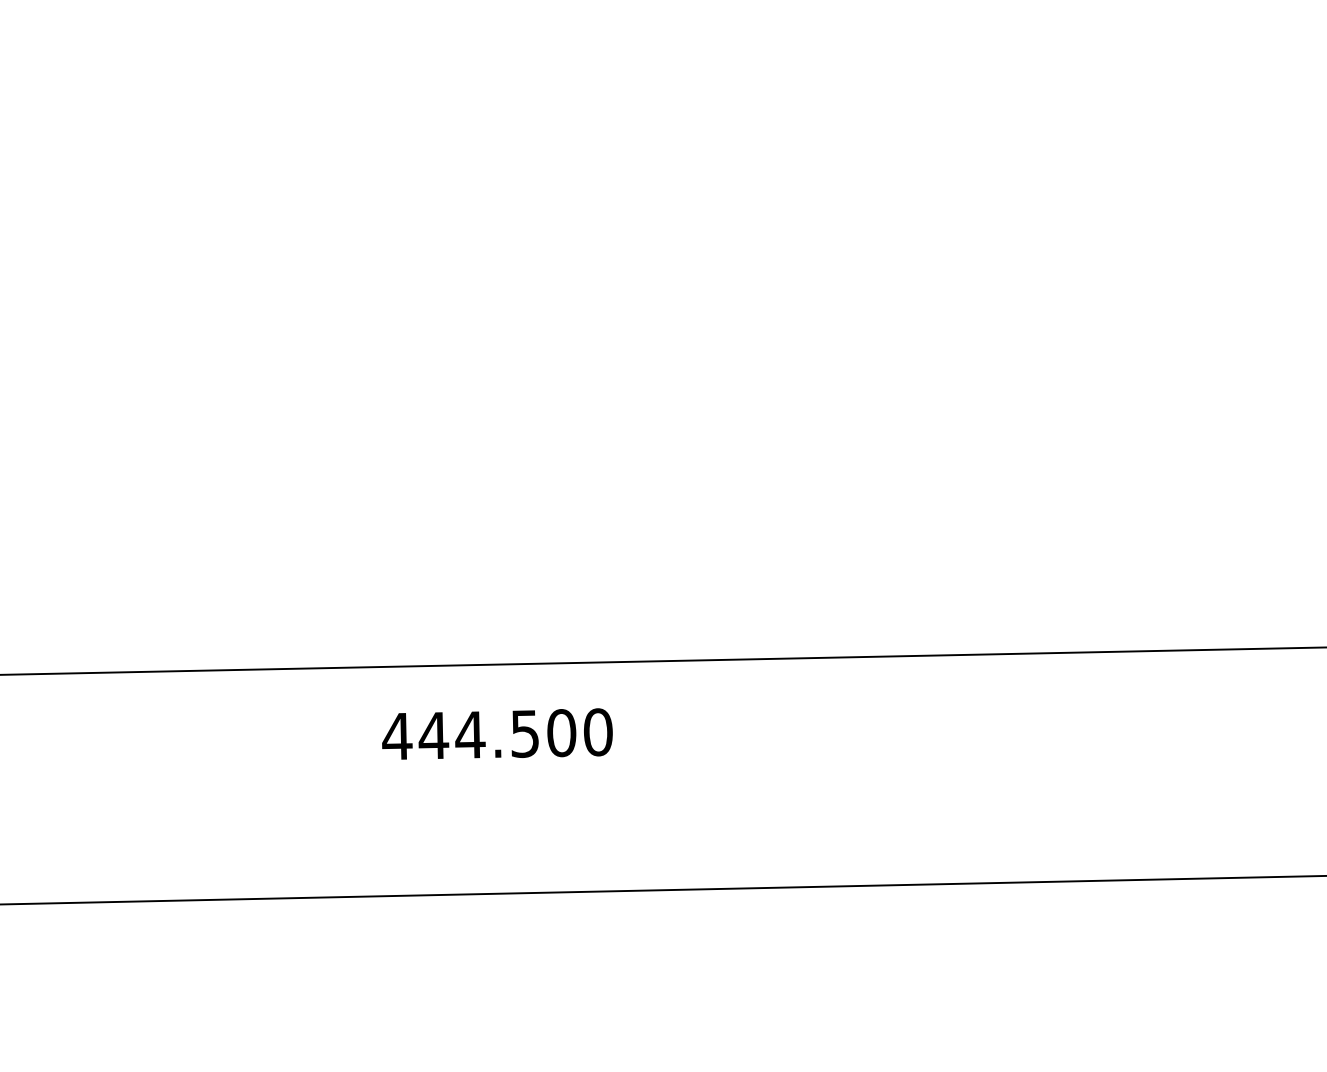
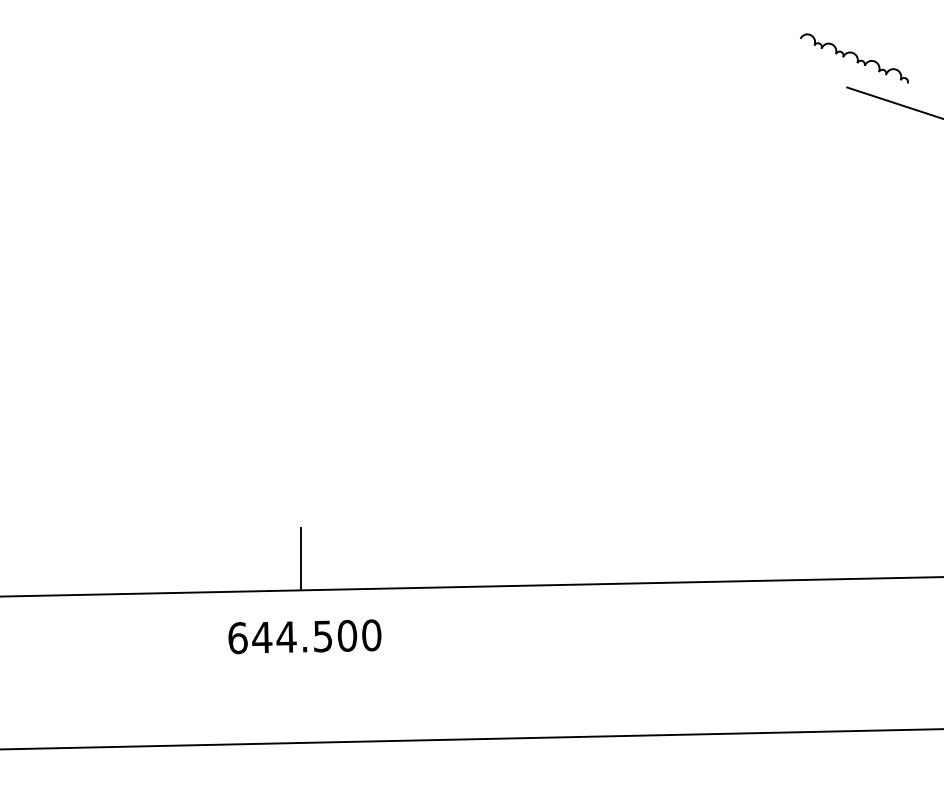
line: (492, 618) -> (301, 559), added
text: (396, 737) -> (237, 638), 444.500 -> 644.500

